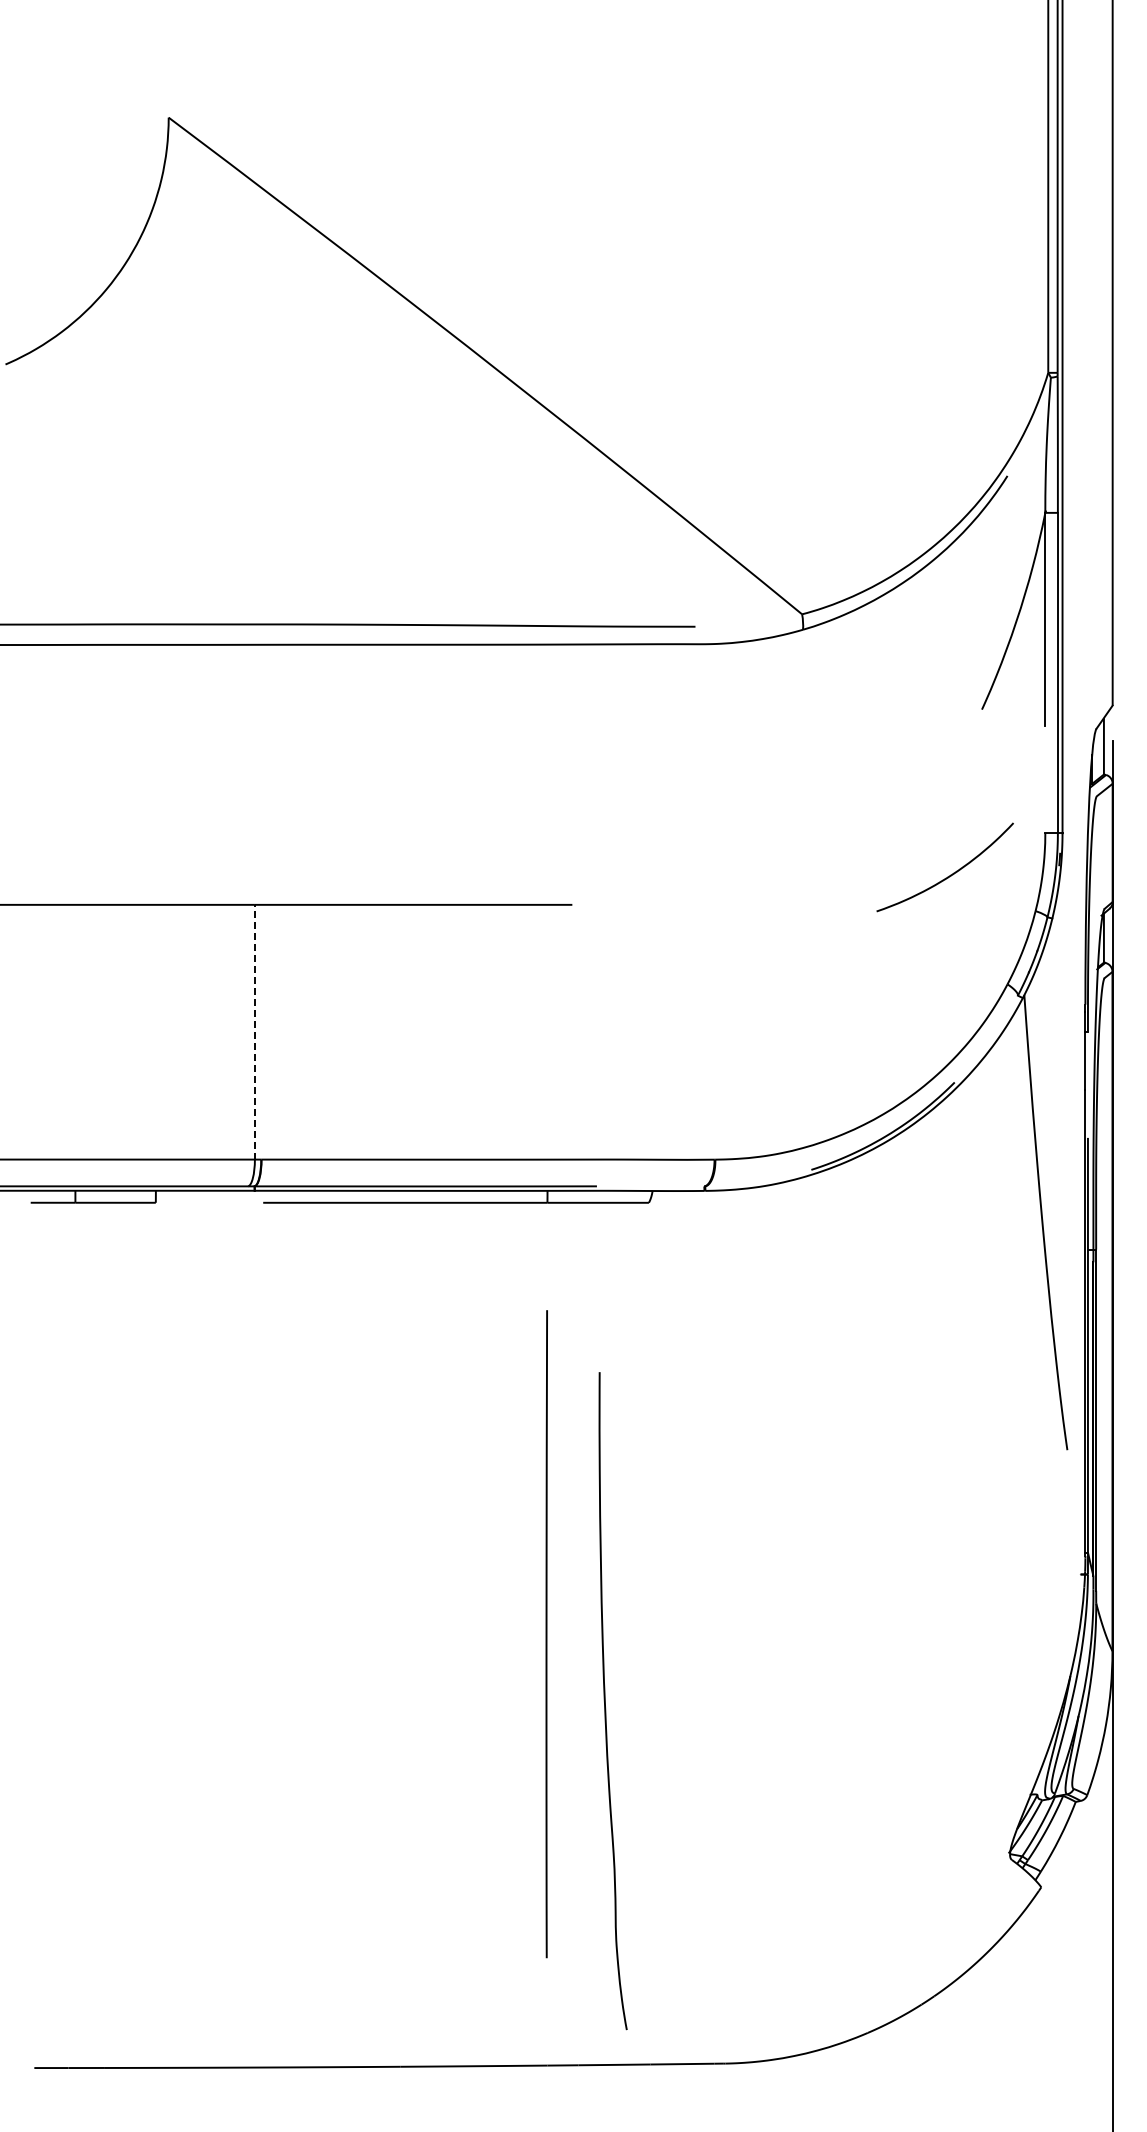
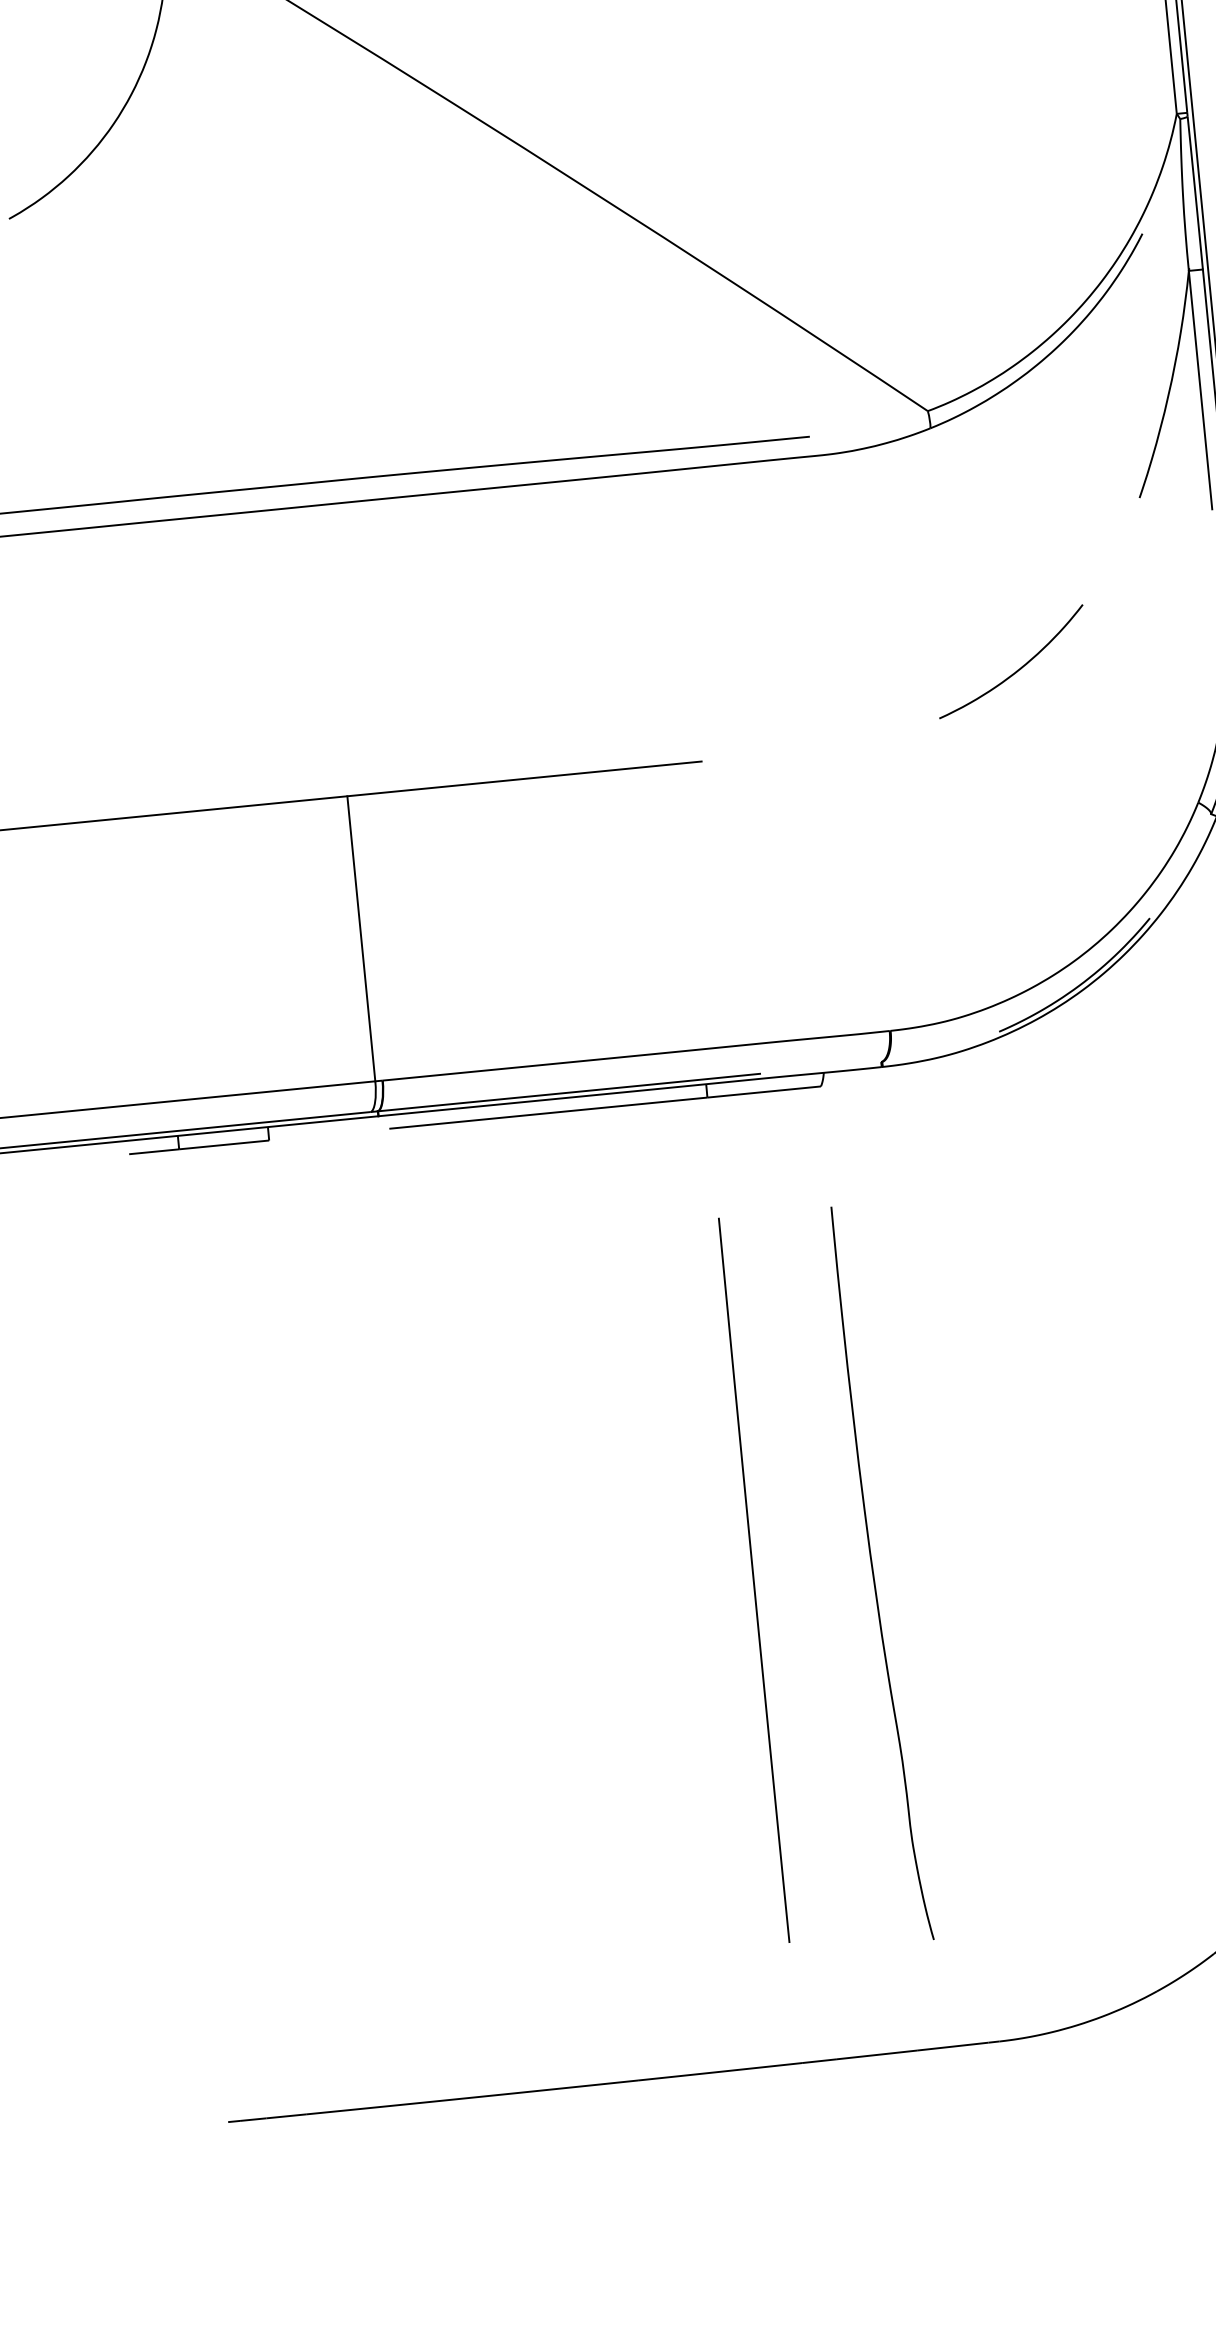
curve: (950, 874) -> (1017, 669), moved
line: (254, 1031) -> (360, 938), dashed -> solid
curve: (605, 1701) -> (874, 1574), moved

